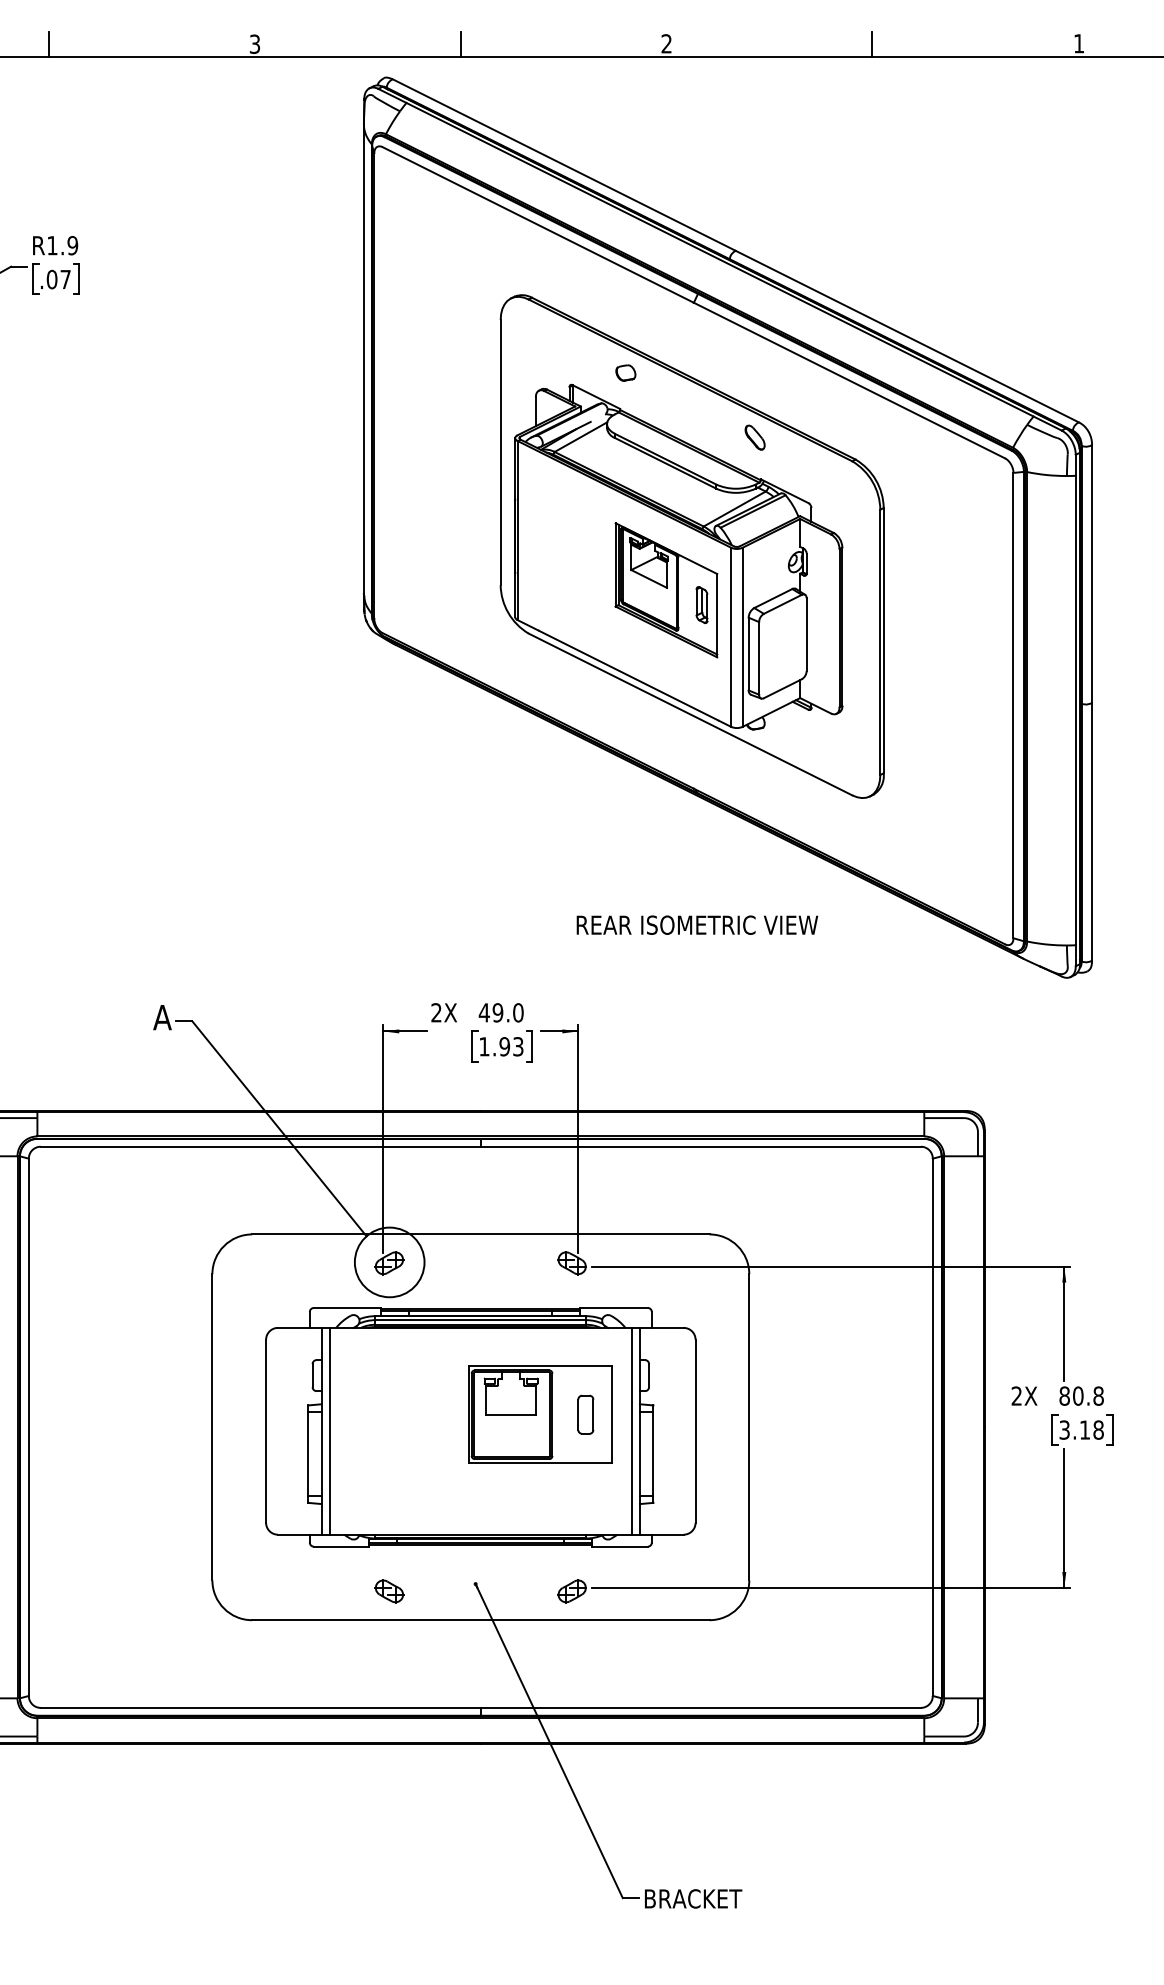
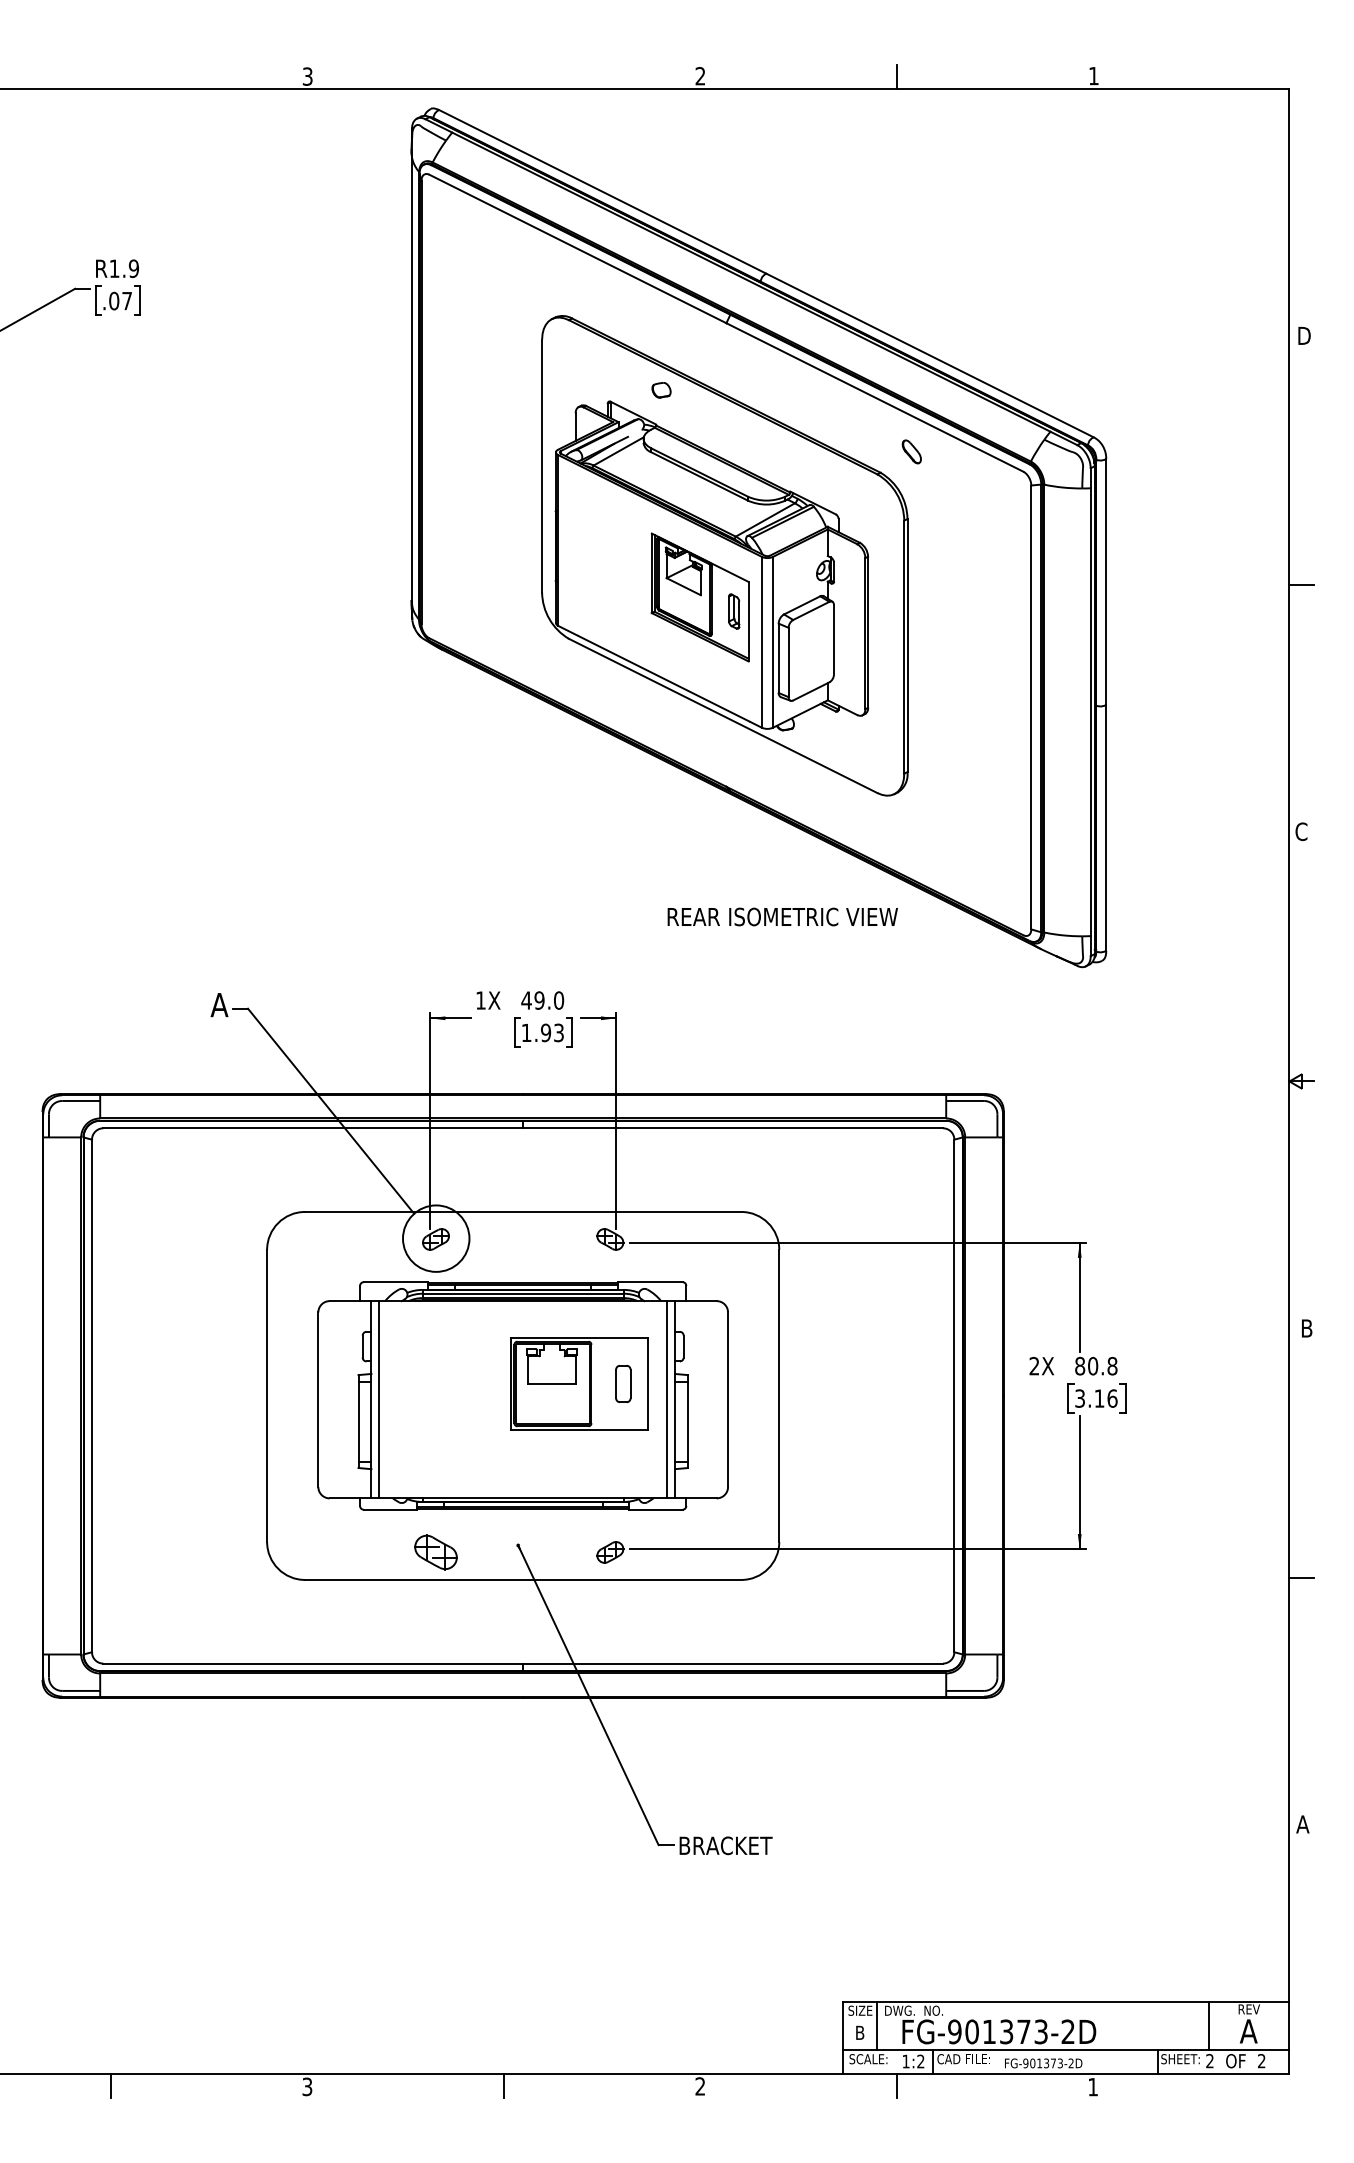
line: (49, 44) -> (111, 76), removed
line: (461, 44) -> (504, 76), removed
part: (754, 437) -> (911, 451), moved
text: (697, 924) -> (782, 916), moved
text: (436, 1012) -> (480, 1000), 2X -> 1X
text: (1098, 1429) -> (1112, 1398), 3.18 -> 3.16
part: (388, 1591) -> (435, 1552), size x1.6

